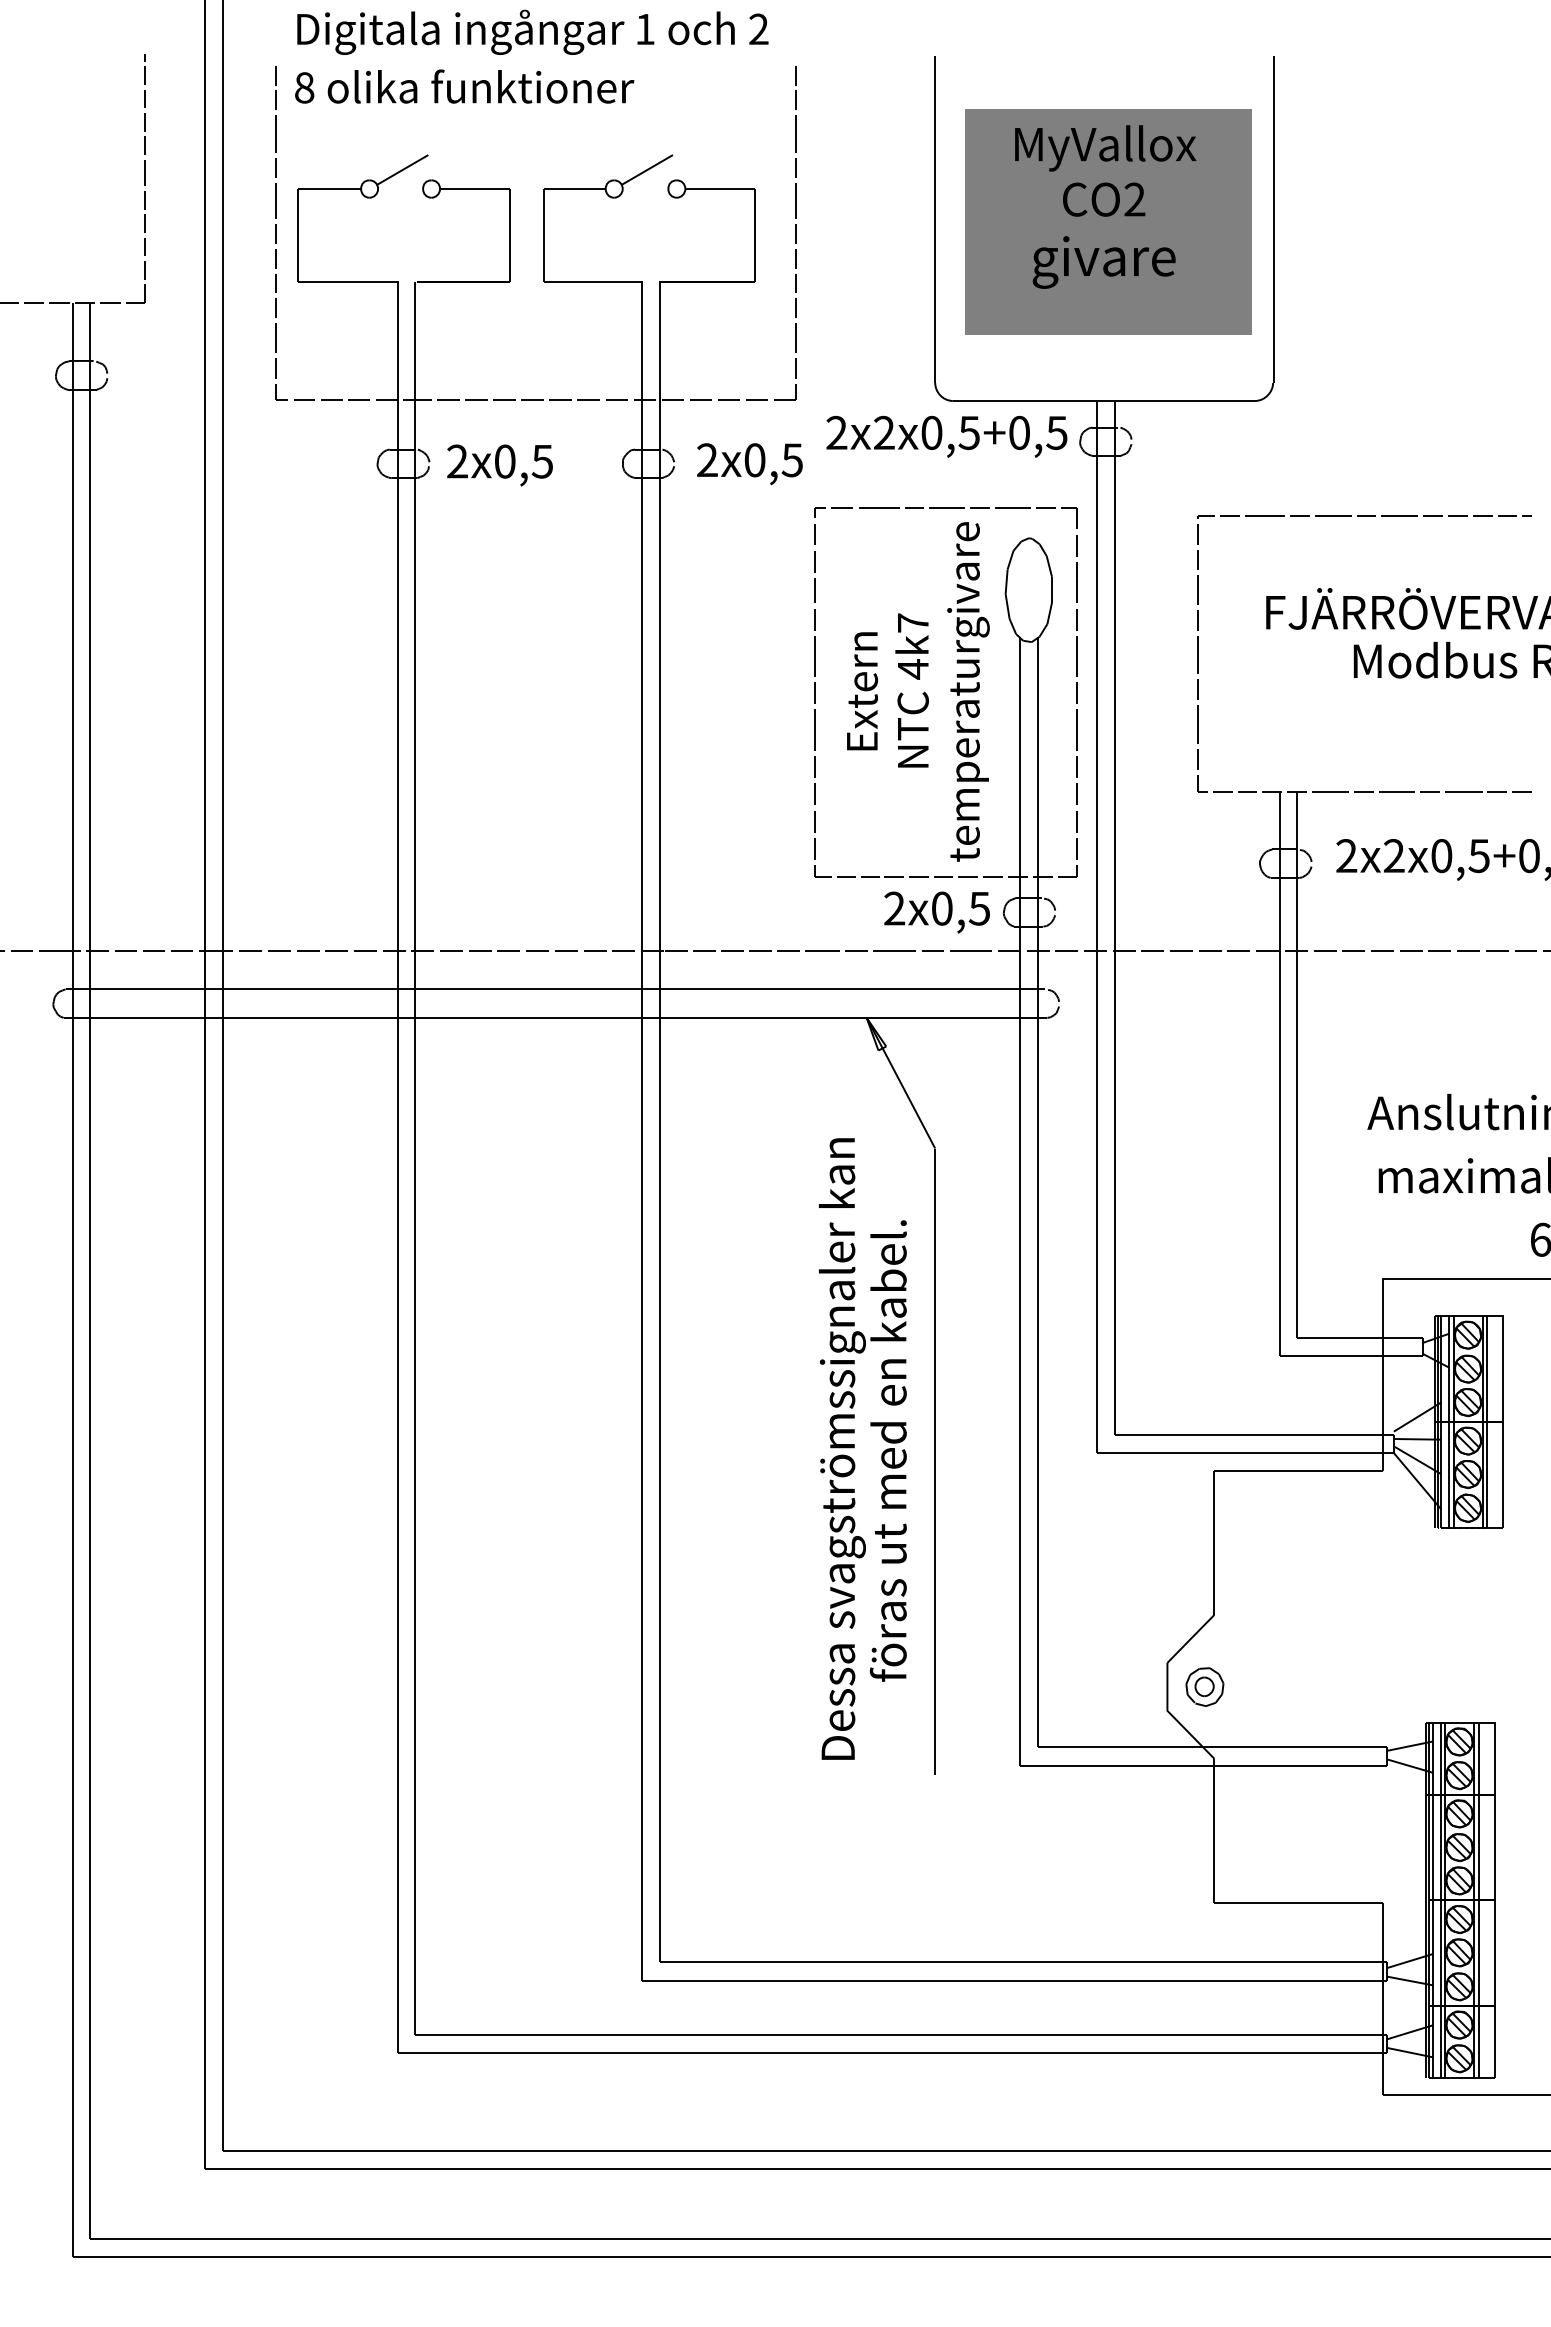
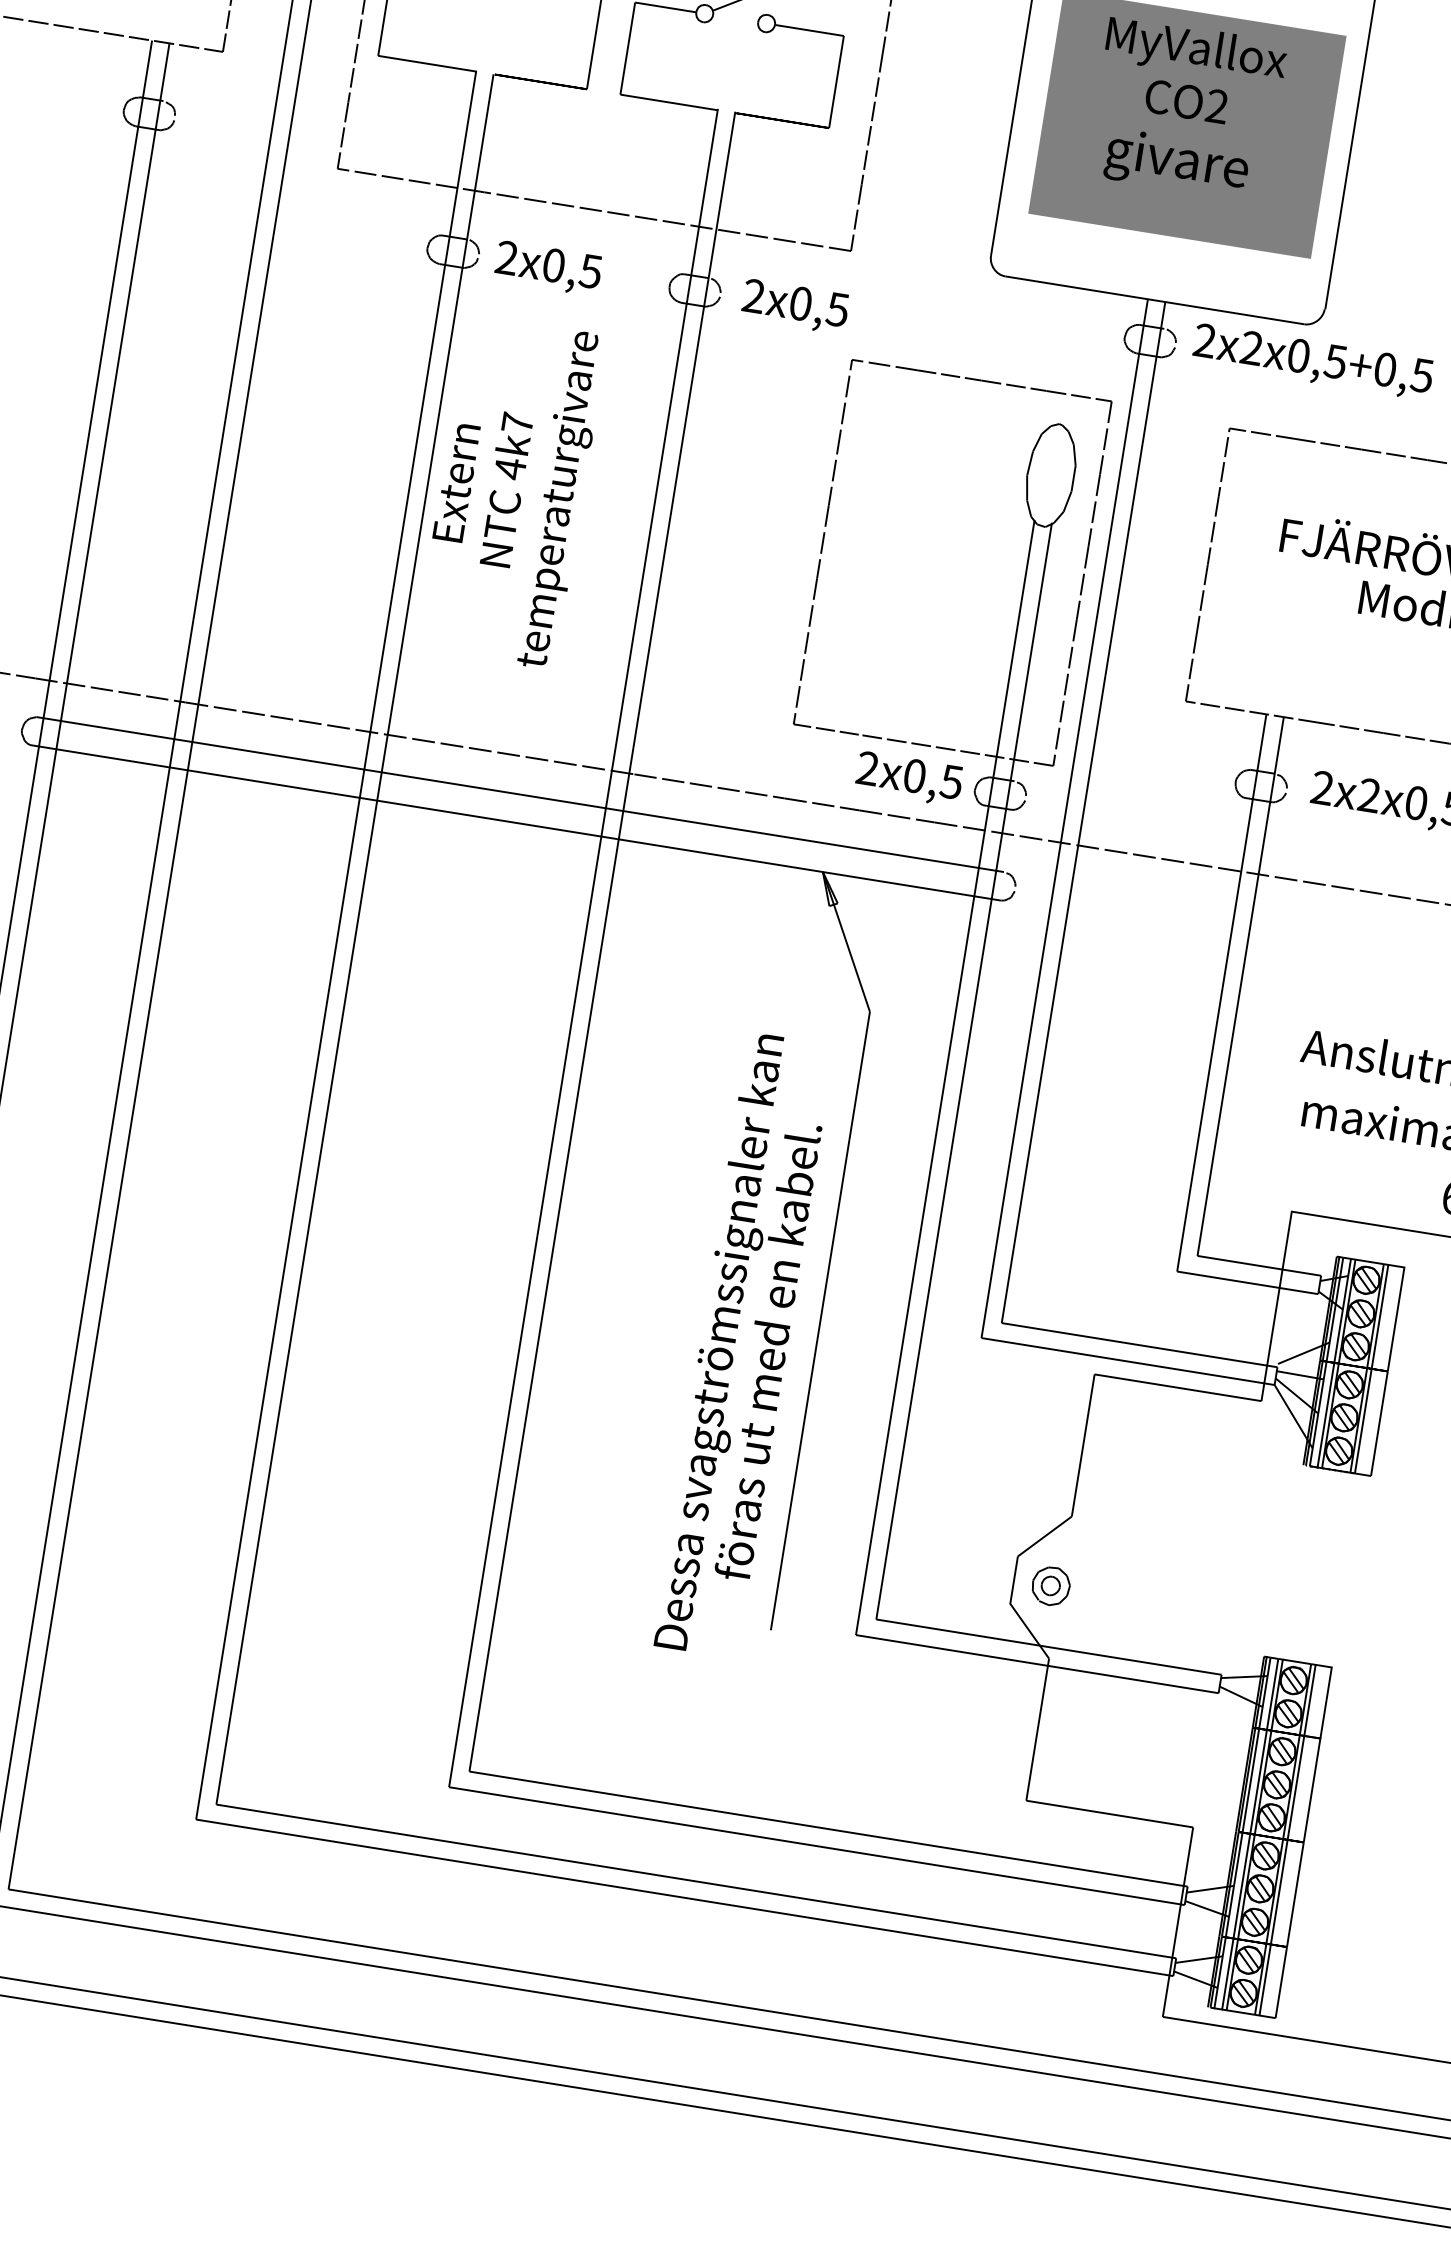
text: (946, 436) -> (1312, 361), moved
text: (918, 691) -> (511, 491), moved
text: (862, 1448) -> (742, 1344), moved

